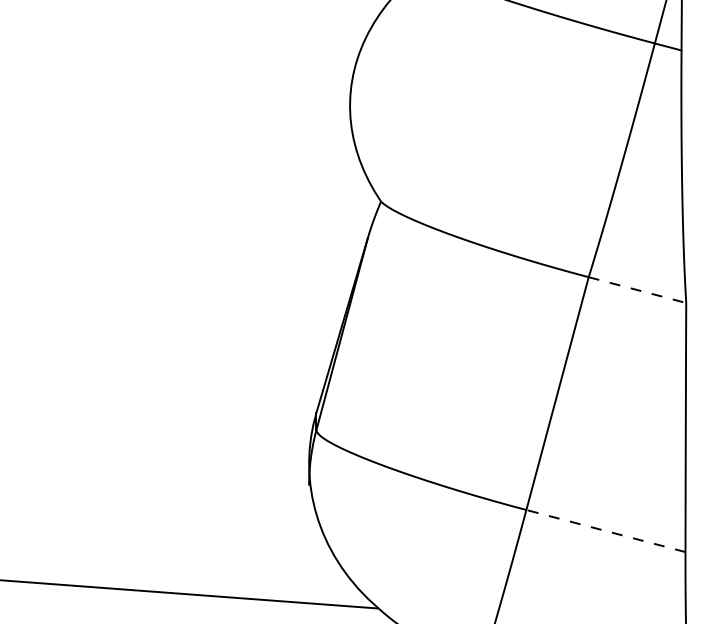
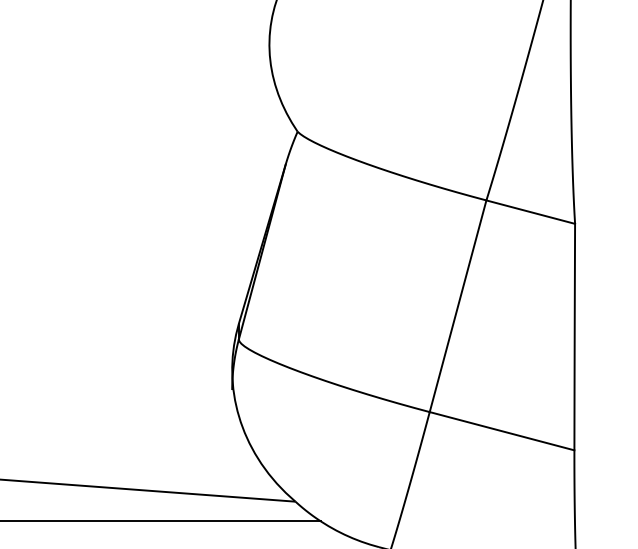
line: (637, 290) -> (530, 212), dashed -> solid
line: (605, 530) -> (501, 430), dashed -> solid

